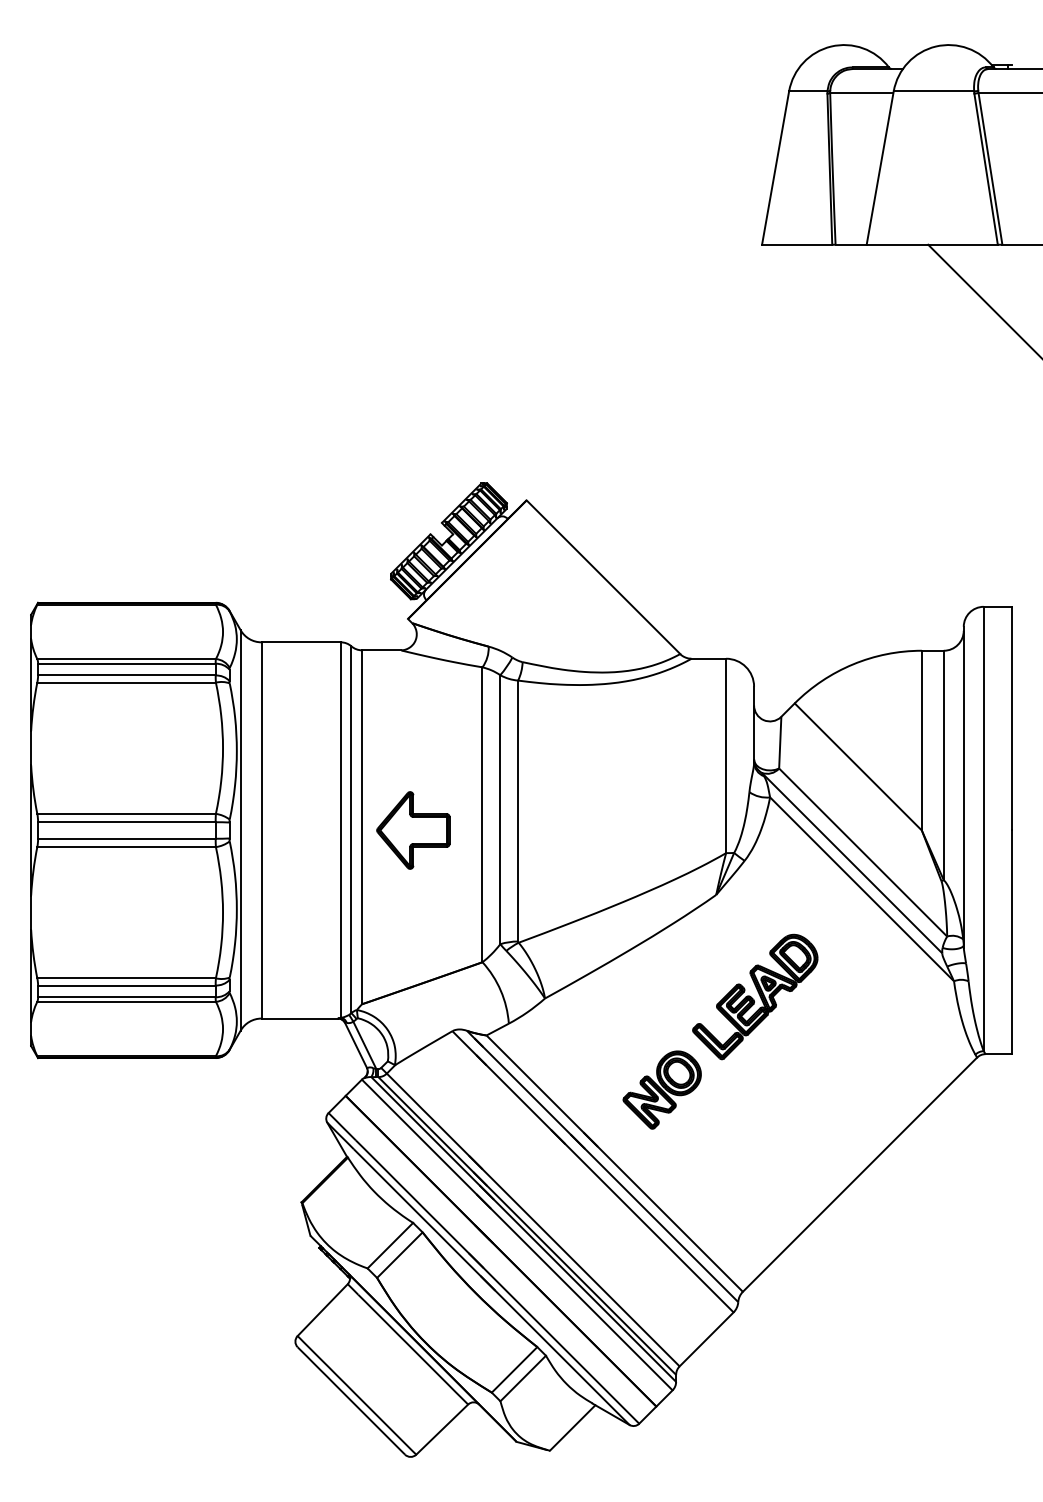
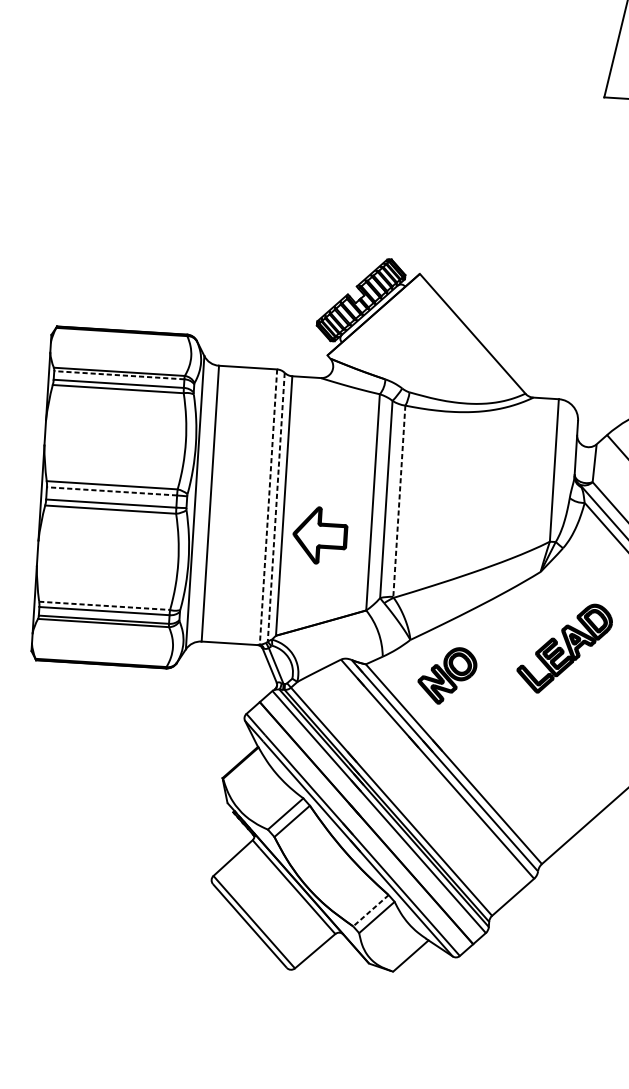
line: (126, 663) -> (119, 375), solid -> dashed
line: (518, 811) -> (399, 501), solid -> dashed
line: (126, 822) -> (111, 491), solid -> dashed
line: (340, 830) -> (268, 507), solid -> dashed
line: (351, 830) -> (276, 507), solid -> dashed
part: (413, 830) -> (320, 535), moved
line: (127, 978) -> (105, 606), solid -> dashed
part: (661, 1089) -> (446, 675), moved
line: (514, 1370) -> (370, 911), solid -> dashed

